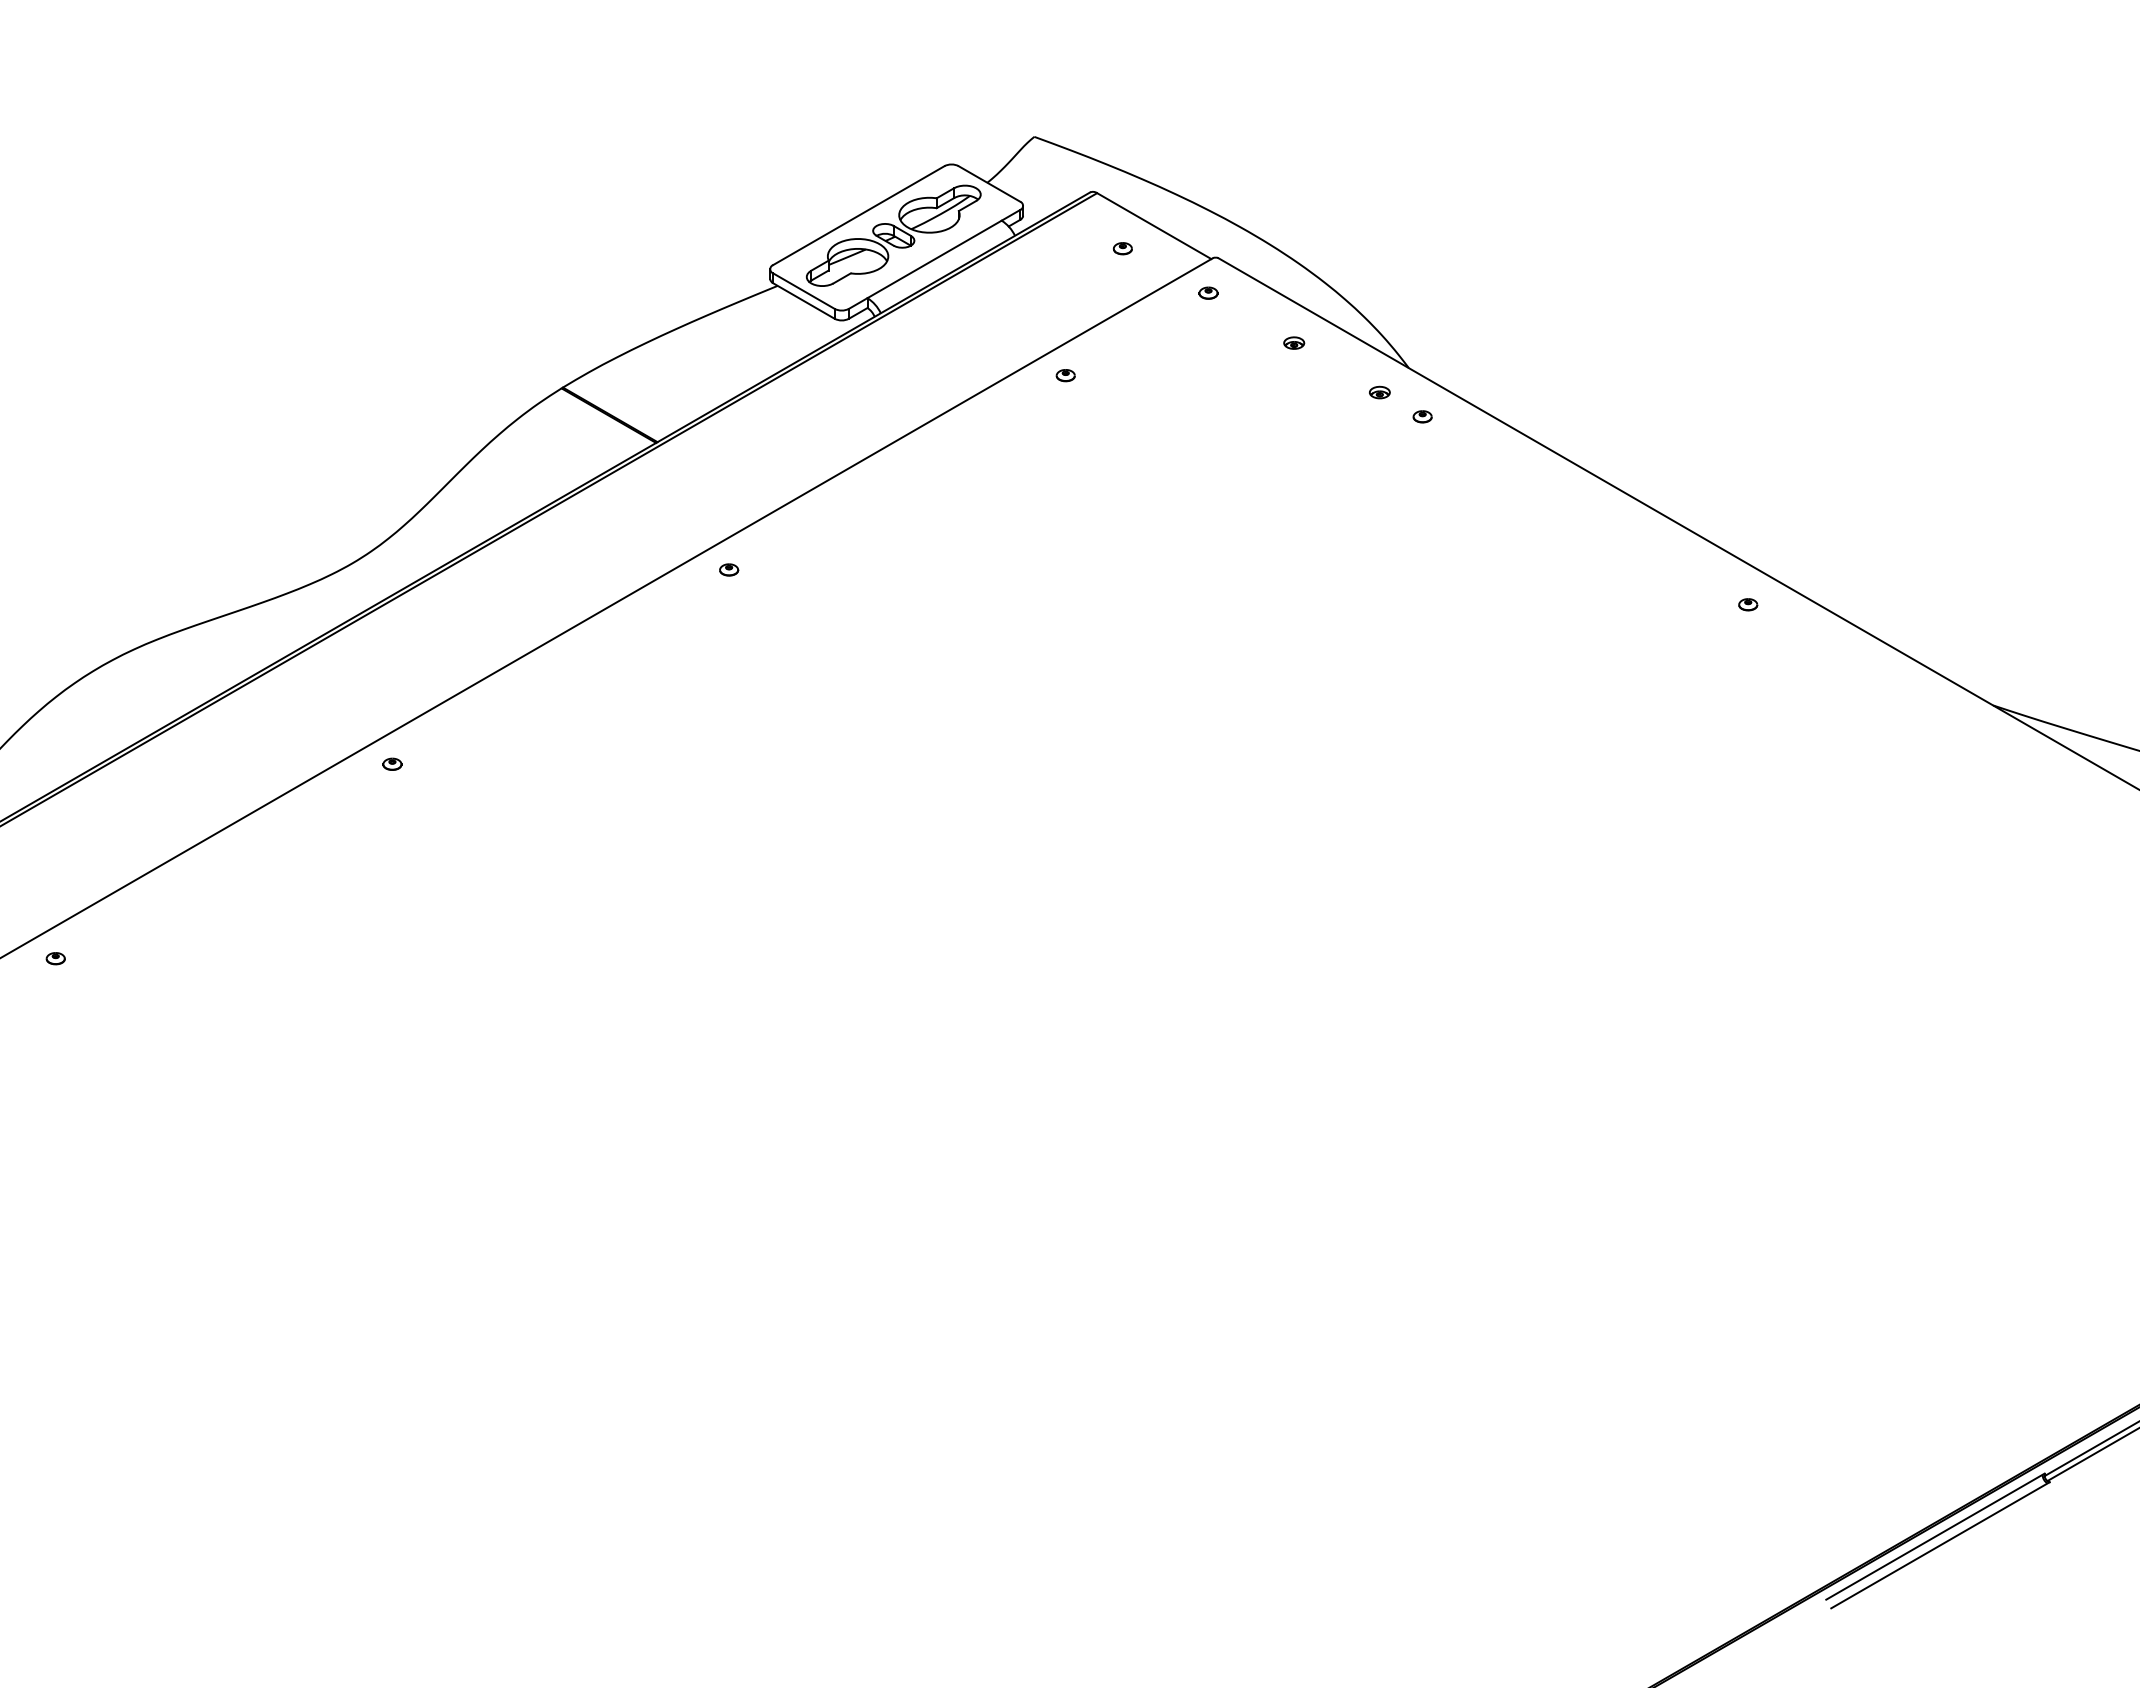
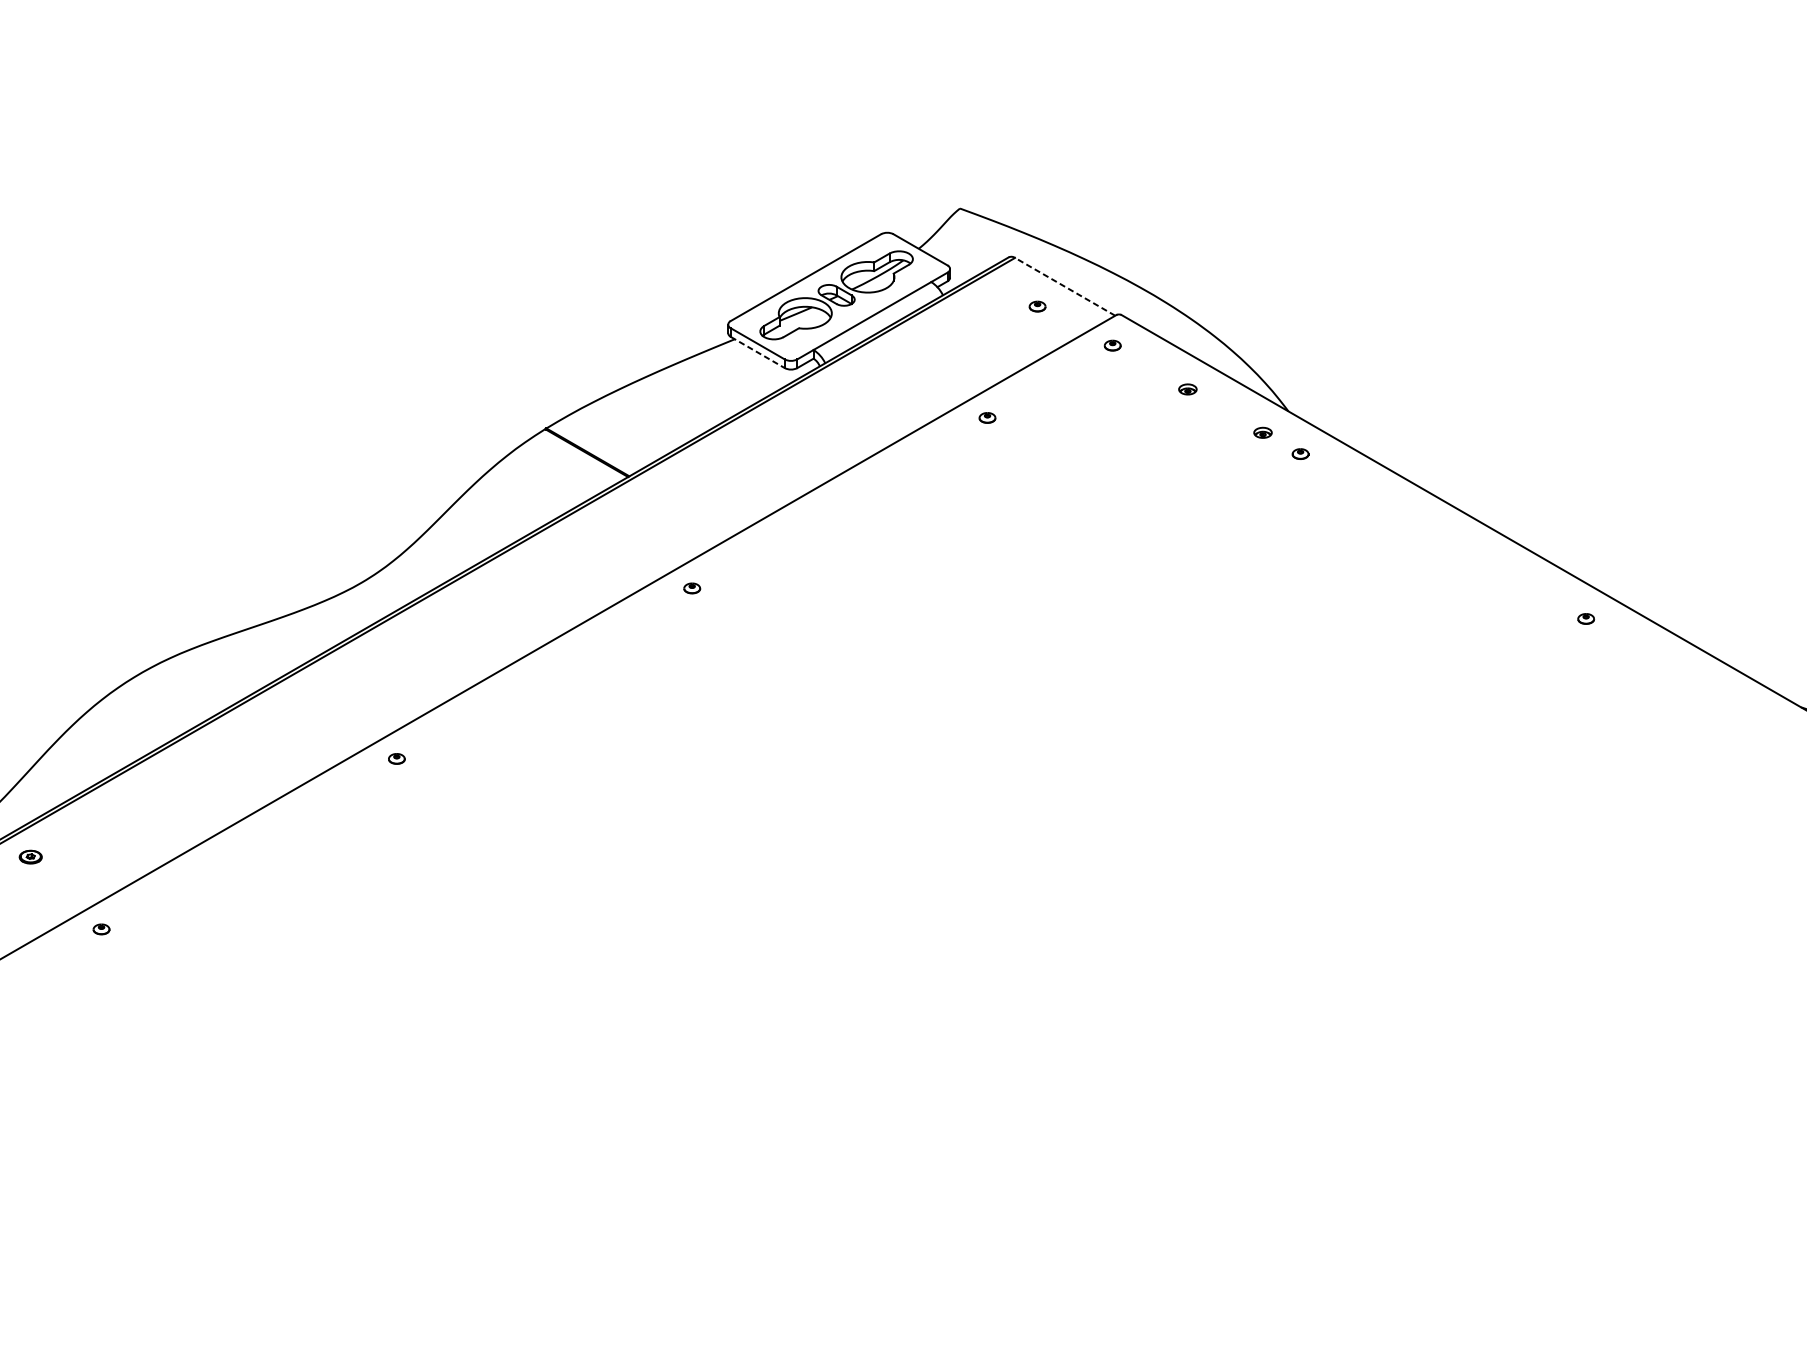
line: (1154, 226) -> (1065, 287), solid -> dashed
line: (803, 301) -> (757, 352), solid -> dashed

